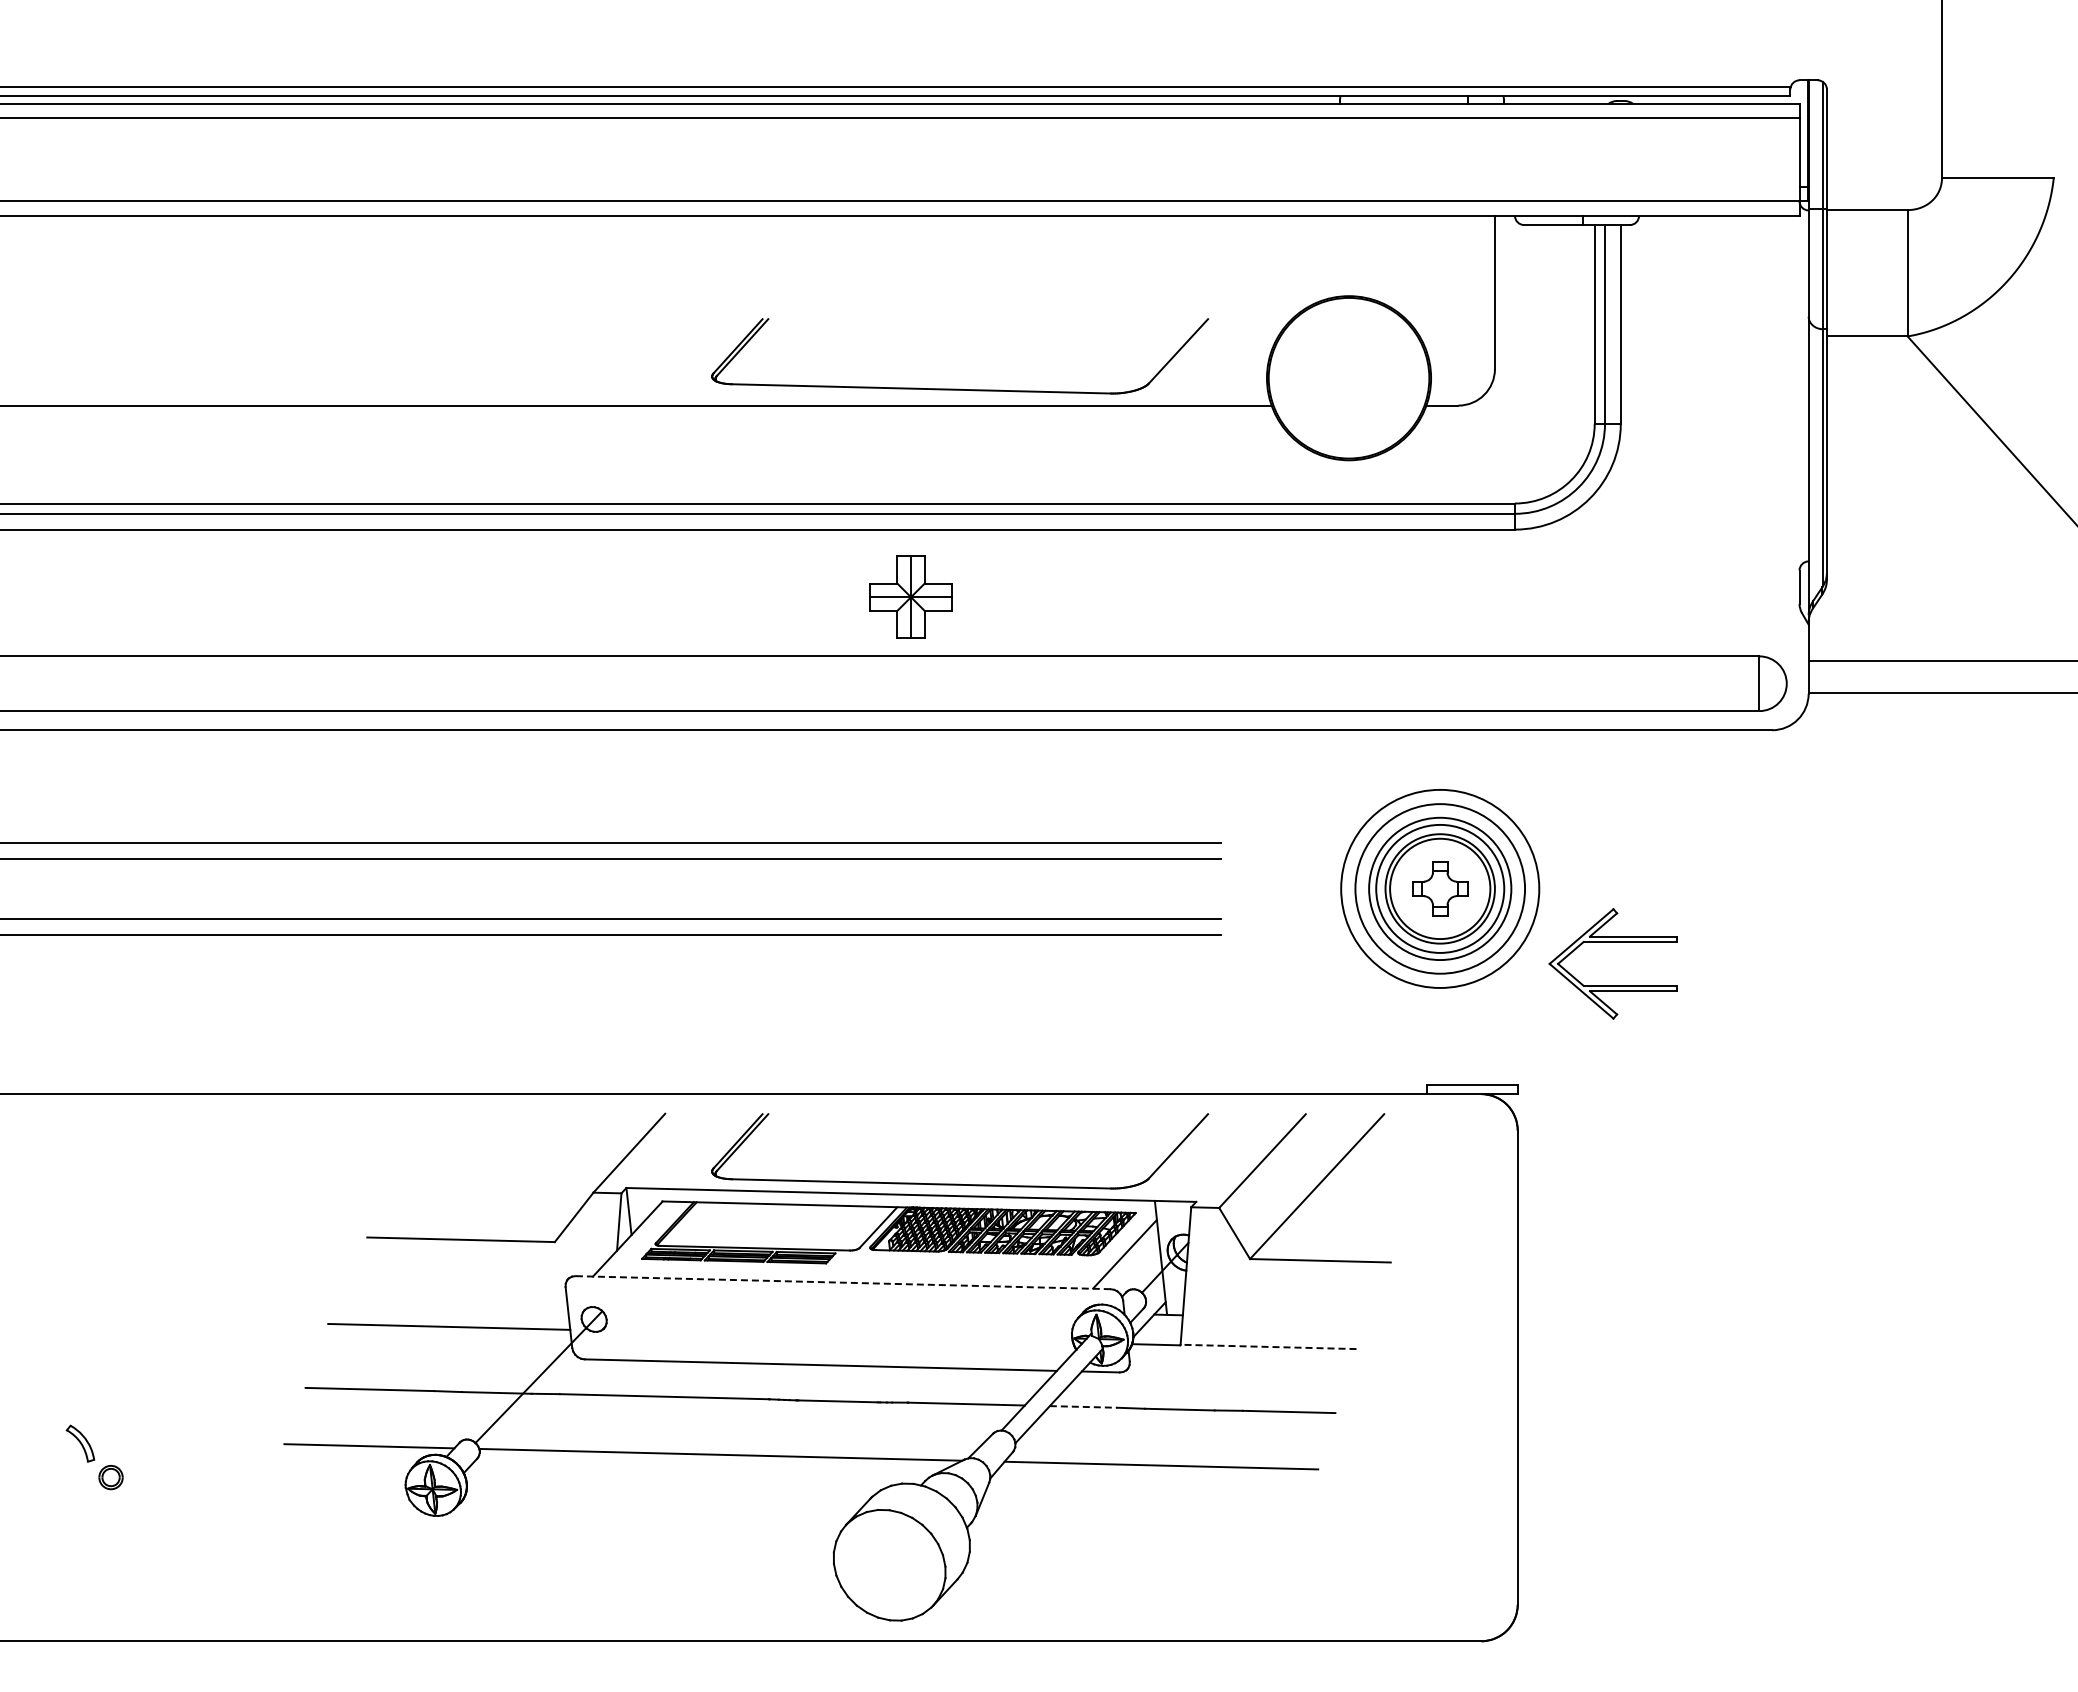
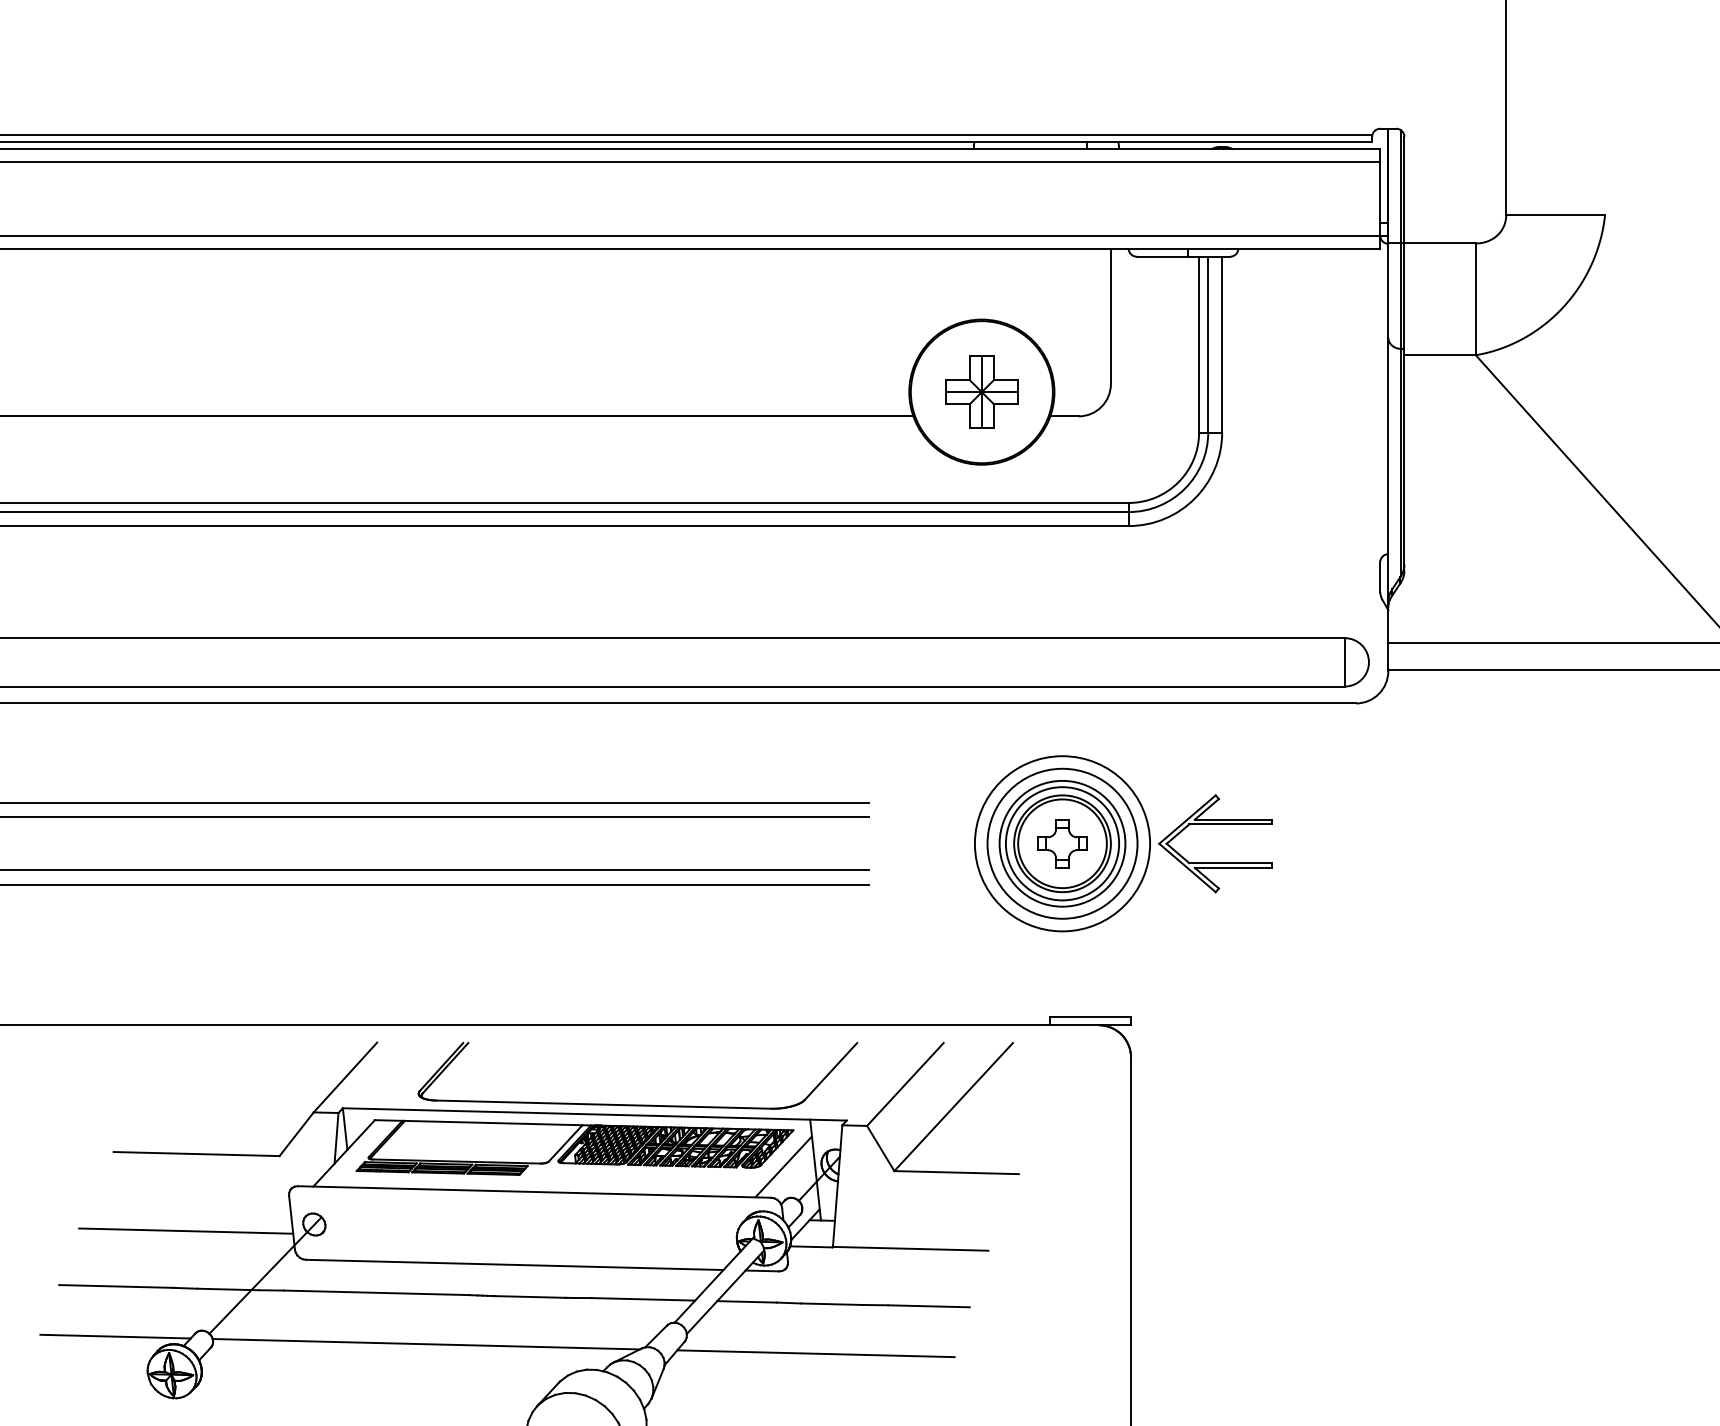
part: (959, 388) -> (637, 401), removed
part: (910, 596) -> (981, 391), moved
part: (1612, 942) -> (1214, 824), moved
line: (843, 1282) -> (534, 1191), dashed -> solid
line: (1268, 1346) -> (910, 1248), dashed -> solid
line: (1083, 1406) -> (747, 1301), dashed -> solid

